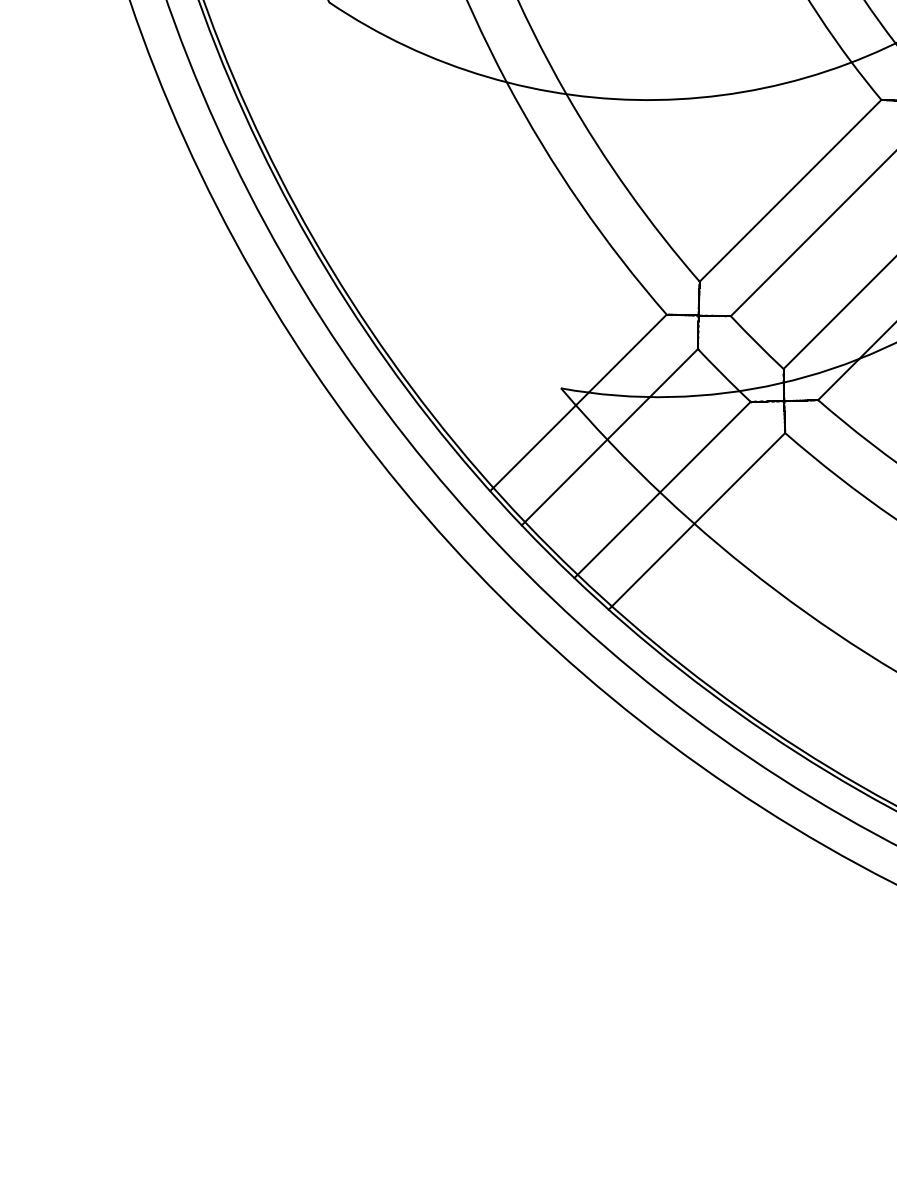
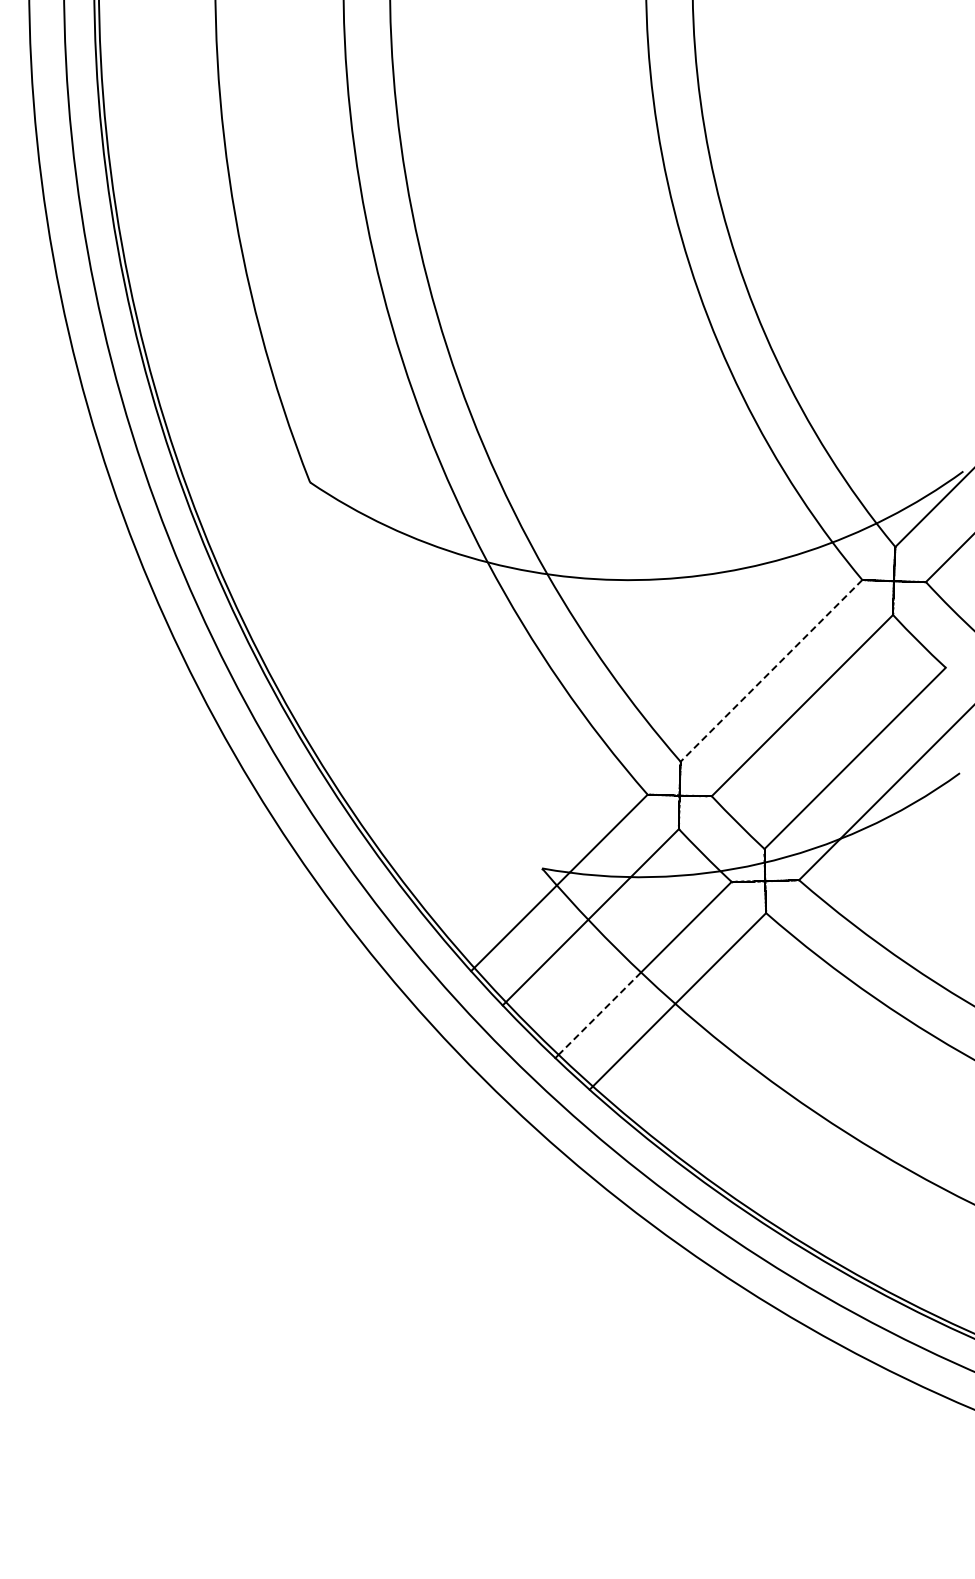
line: (790, 191) -> (771, 671), solid -> dashed
line: (618, 534) -> (599, 1014), solid -> dashed

